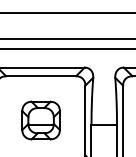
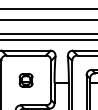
part: (39, 120) -> (25, 80), size x0.6

